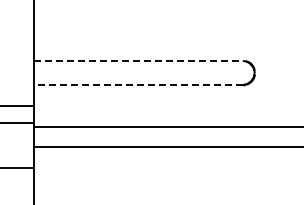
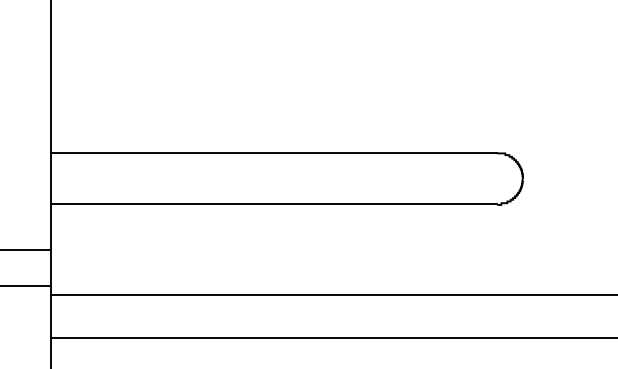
line: (138, 60) -> (274, 151), dashed -> solid
line: (137, 85) -> (271, 205), dashed -> solid

